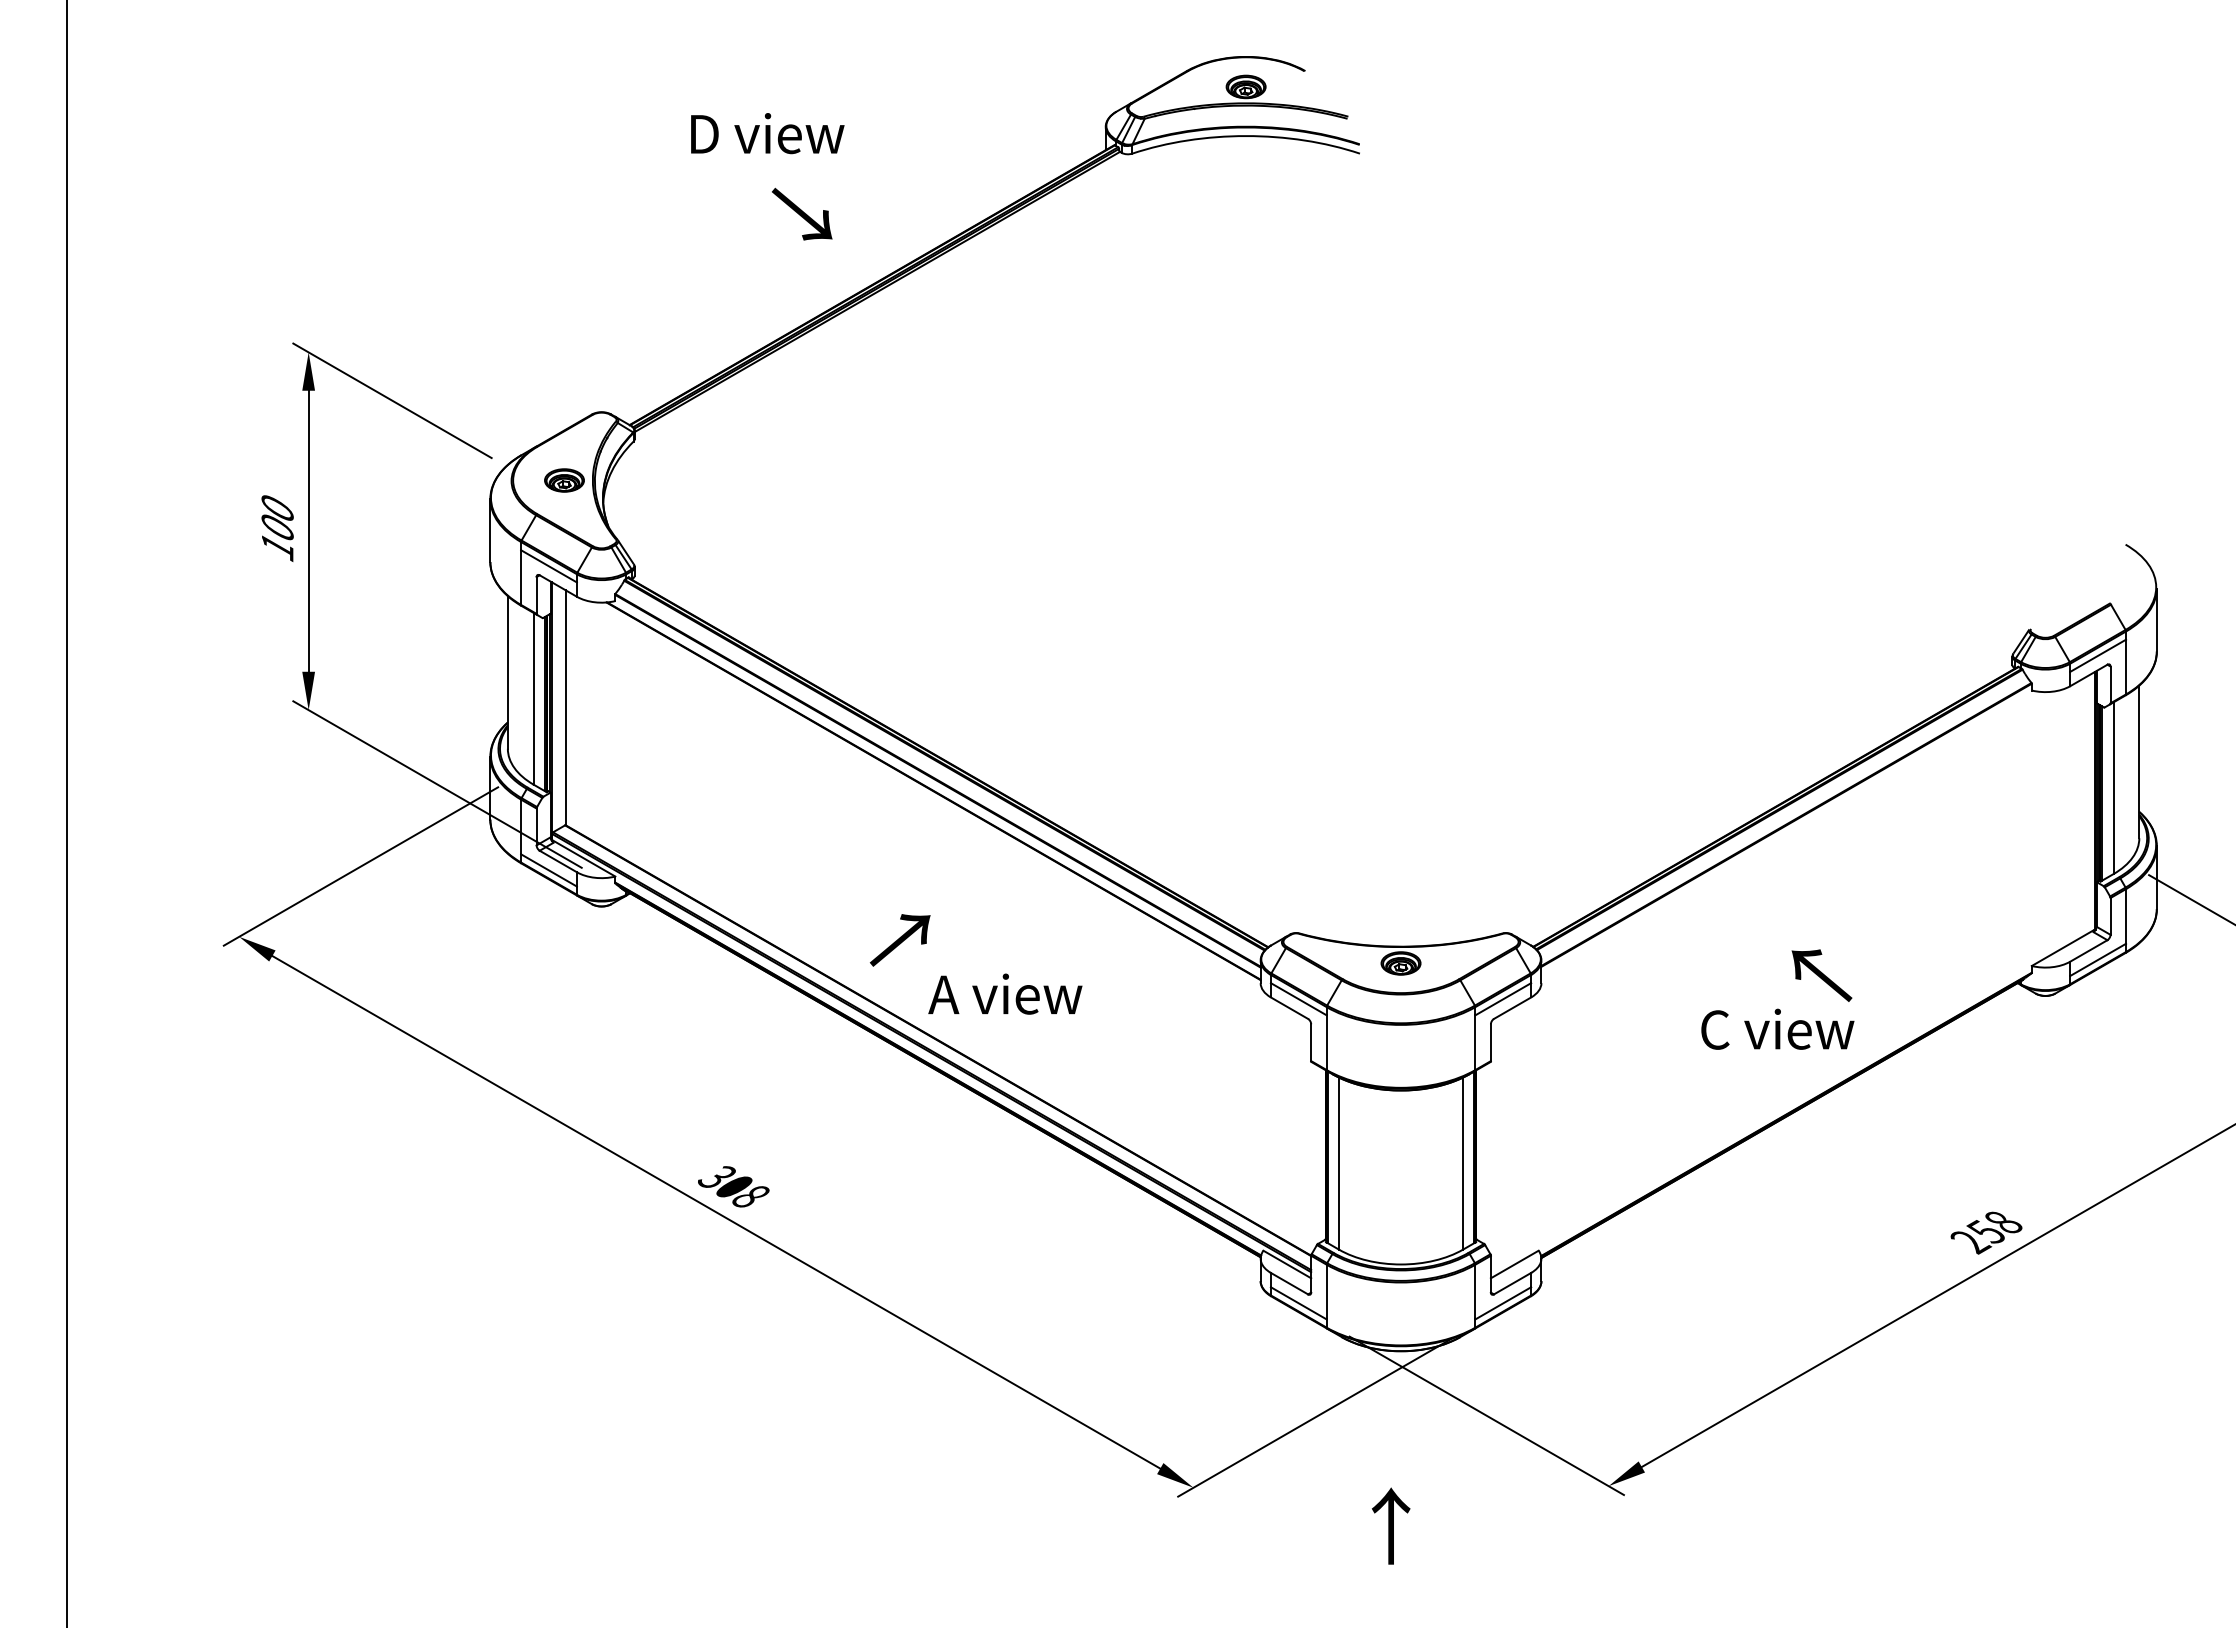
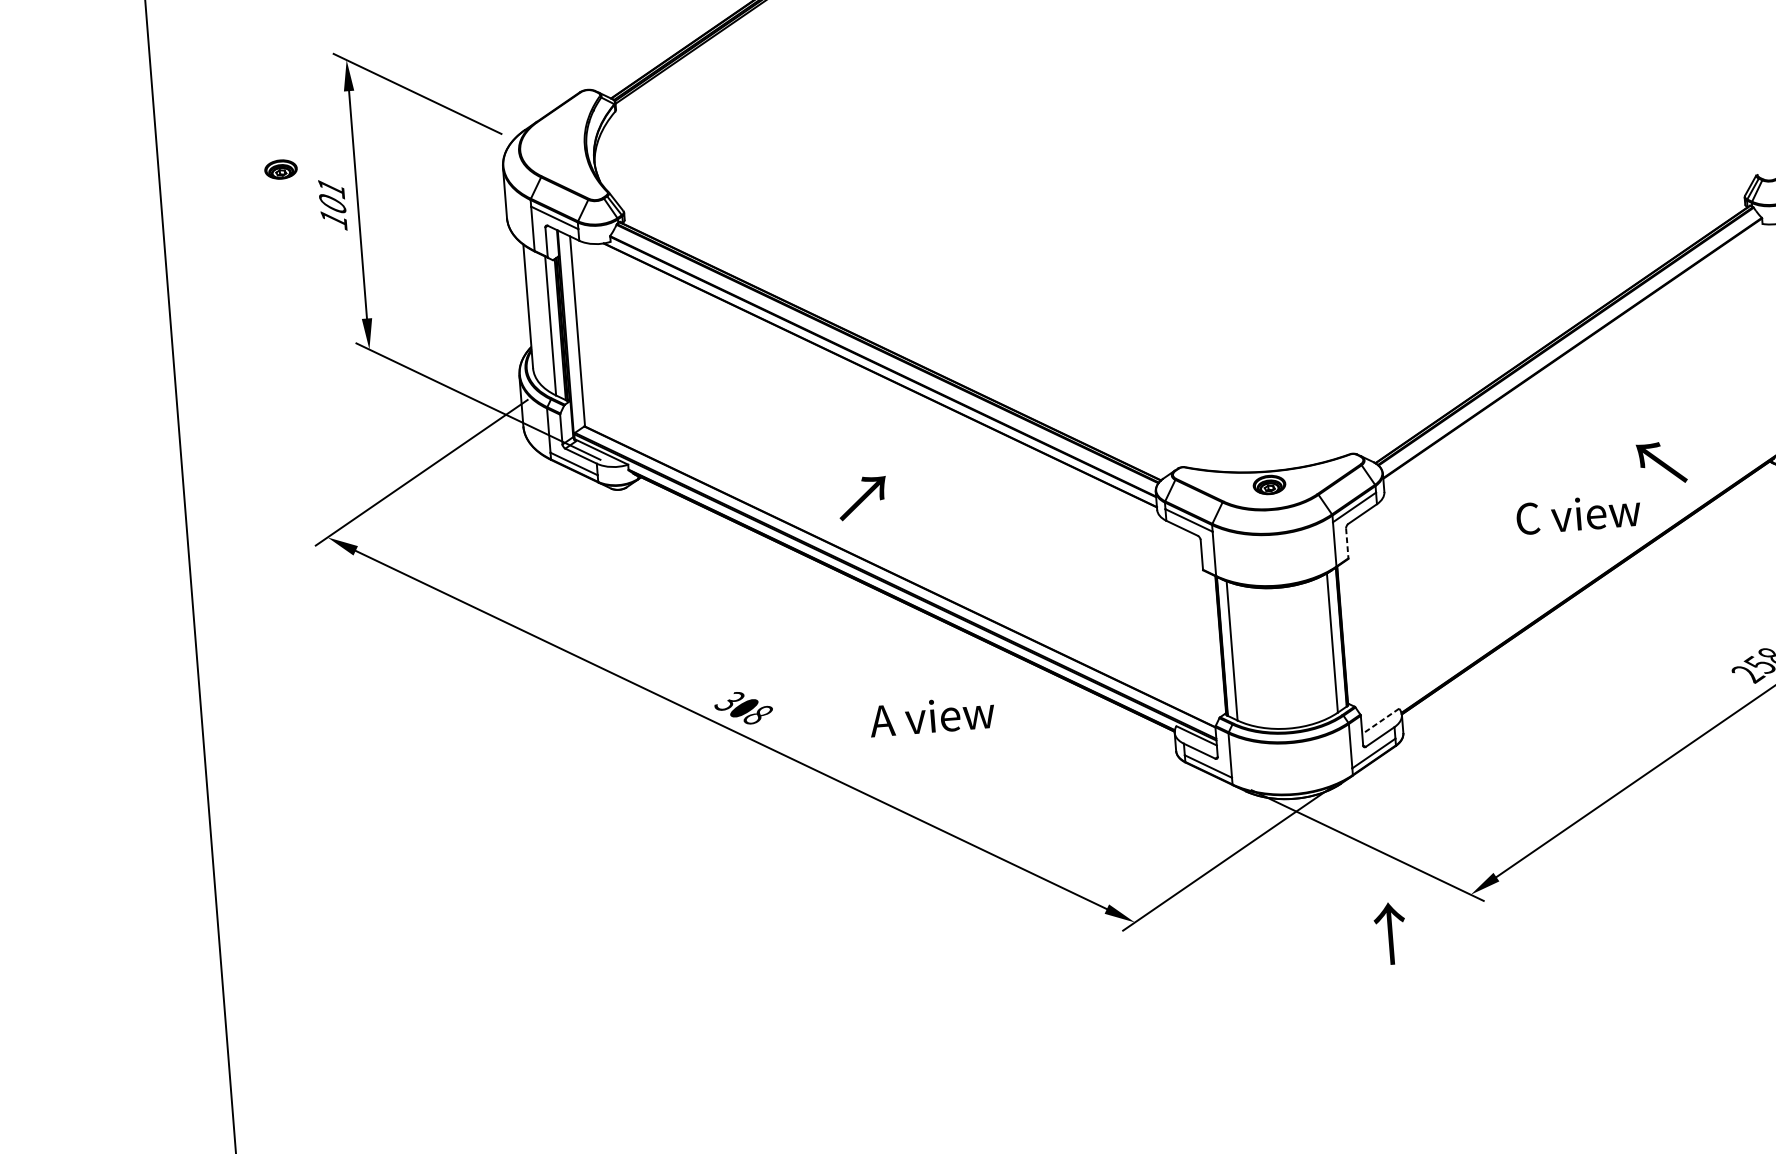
part: (564, 480) -> (281, 169), moved
text: (277, 509) -> (331, 189), 100 -> 101
text: (1821, 975) -> (1661, 463), moved
text: (1005, 993) -> (932, 715), moved
line: (1490, 1043) -> (1347, 544), solid -> dashed
line: (1514, 1264) -> (1380, 721), solid -> dashed
text: (1391, 1525) -> (1390, 933), moved

